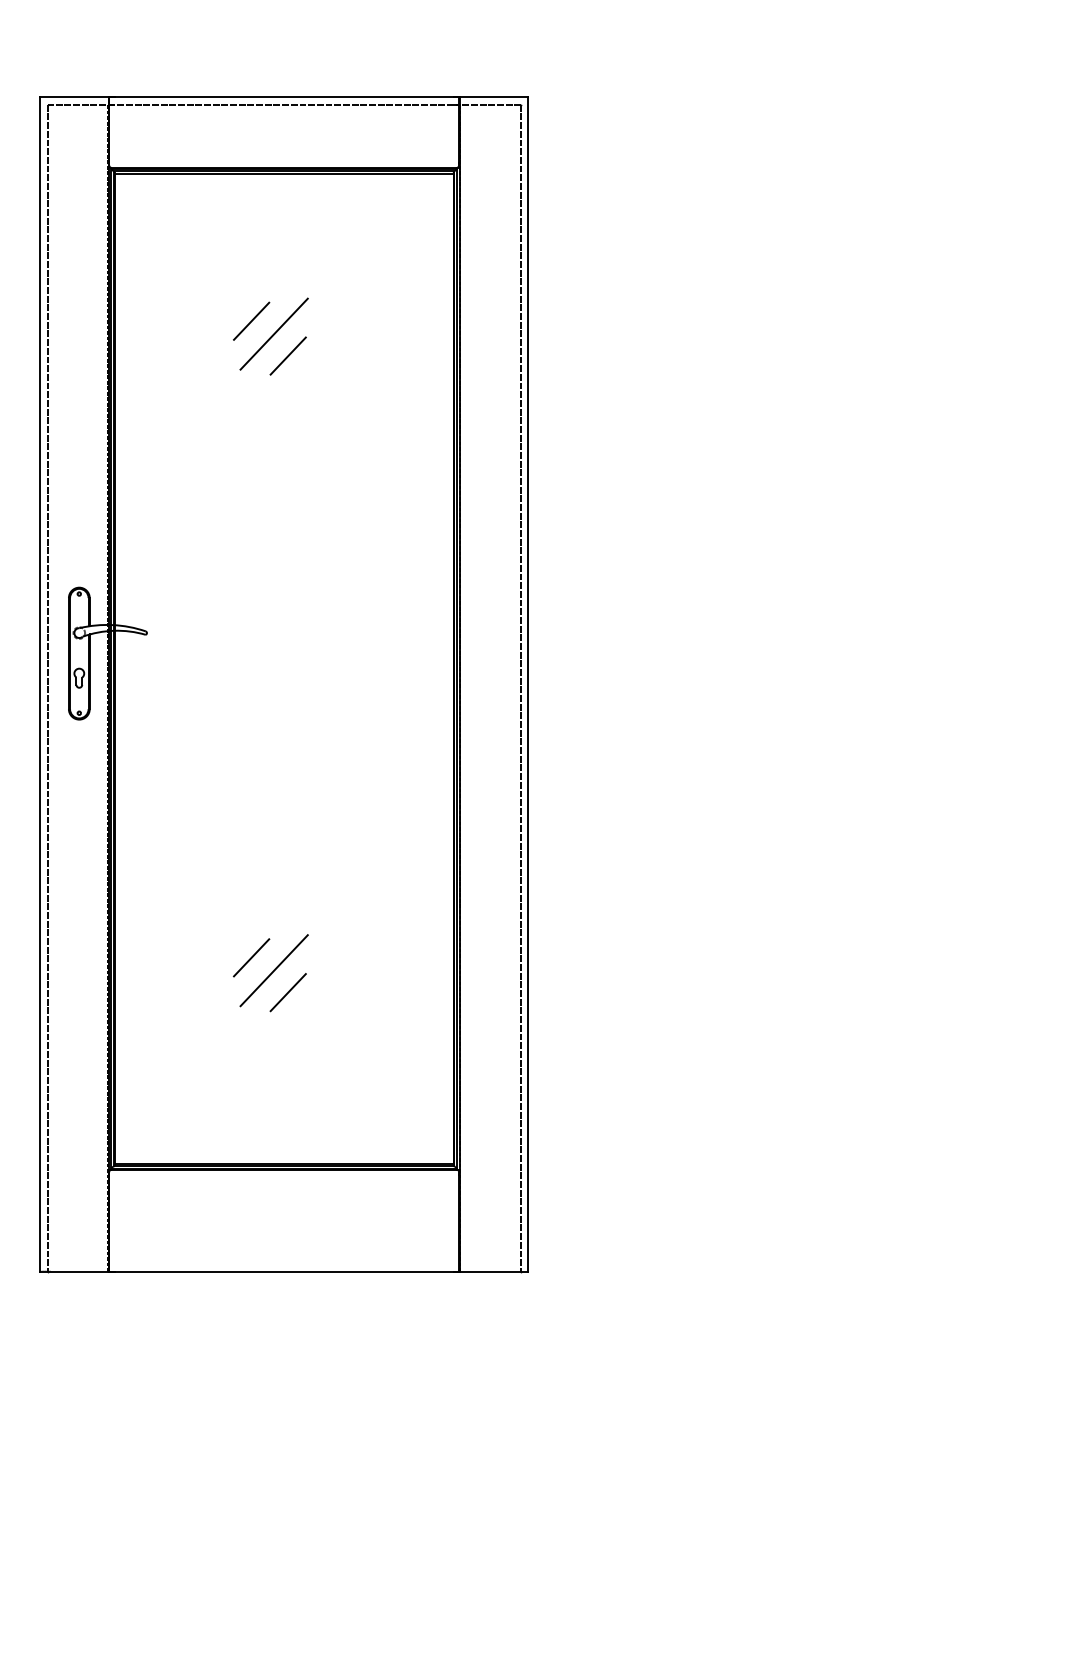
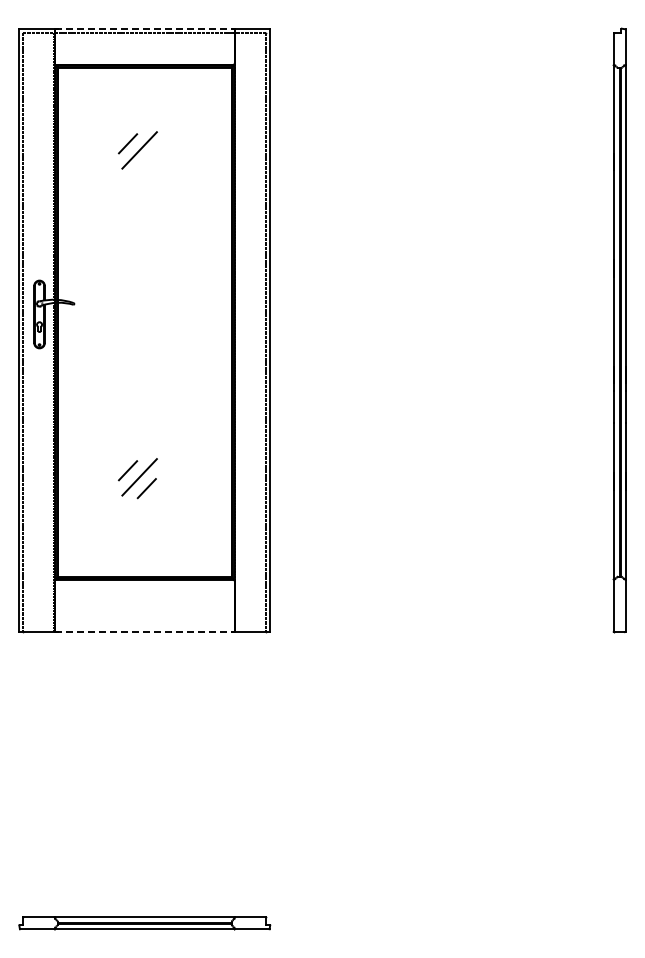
line: (283, 96) -> (144, 28), solid -> dashed
line: (287, 355) -> (146, 161), removed
line: (283, 1272) -> (144, 632), solid -> dashed

